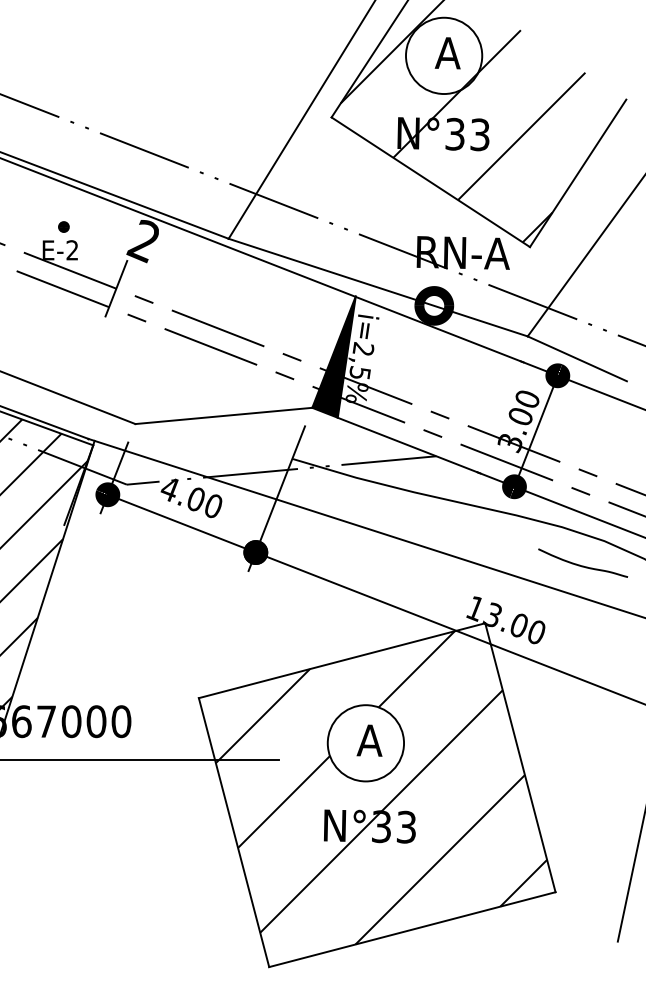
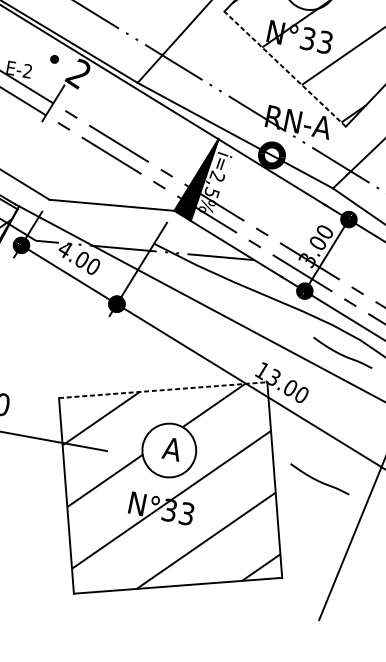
line: (430, 181) -> (285, 68), solid -> dashed
part: (63, 226) -> (54, 58), moved
line: (342, 660) -> (163, 390), solid -> dashed
curve: (583, 747) -> (319, 480), added

